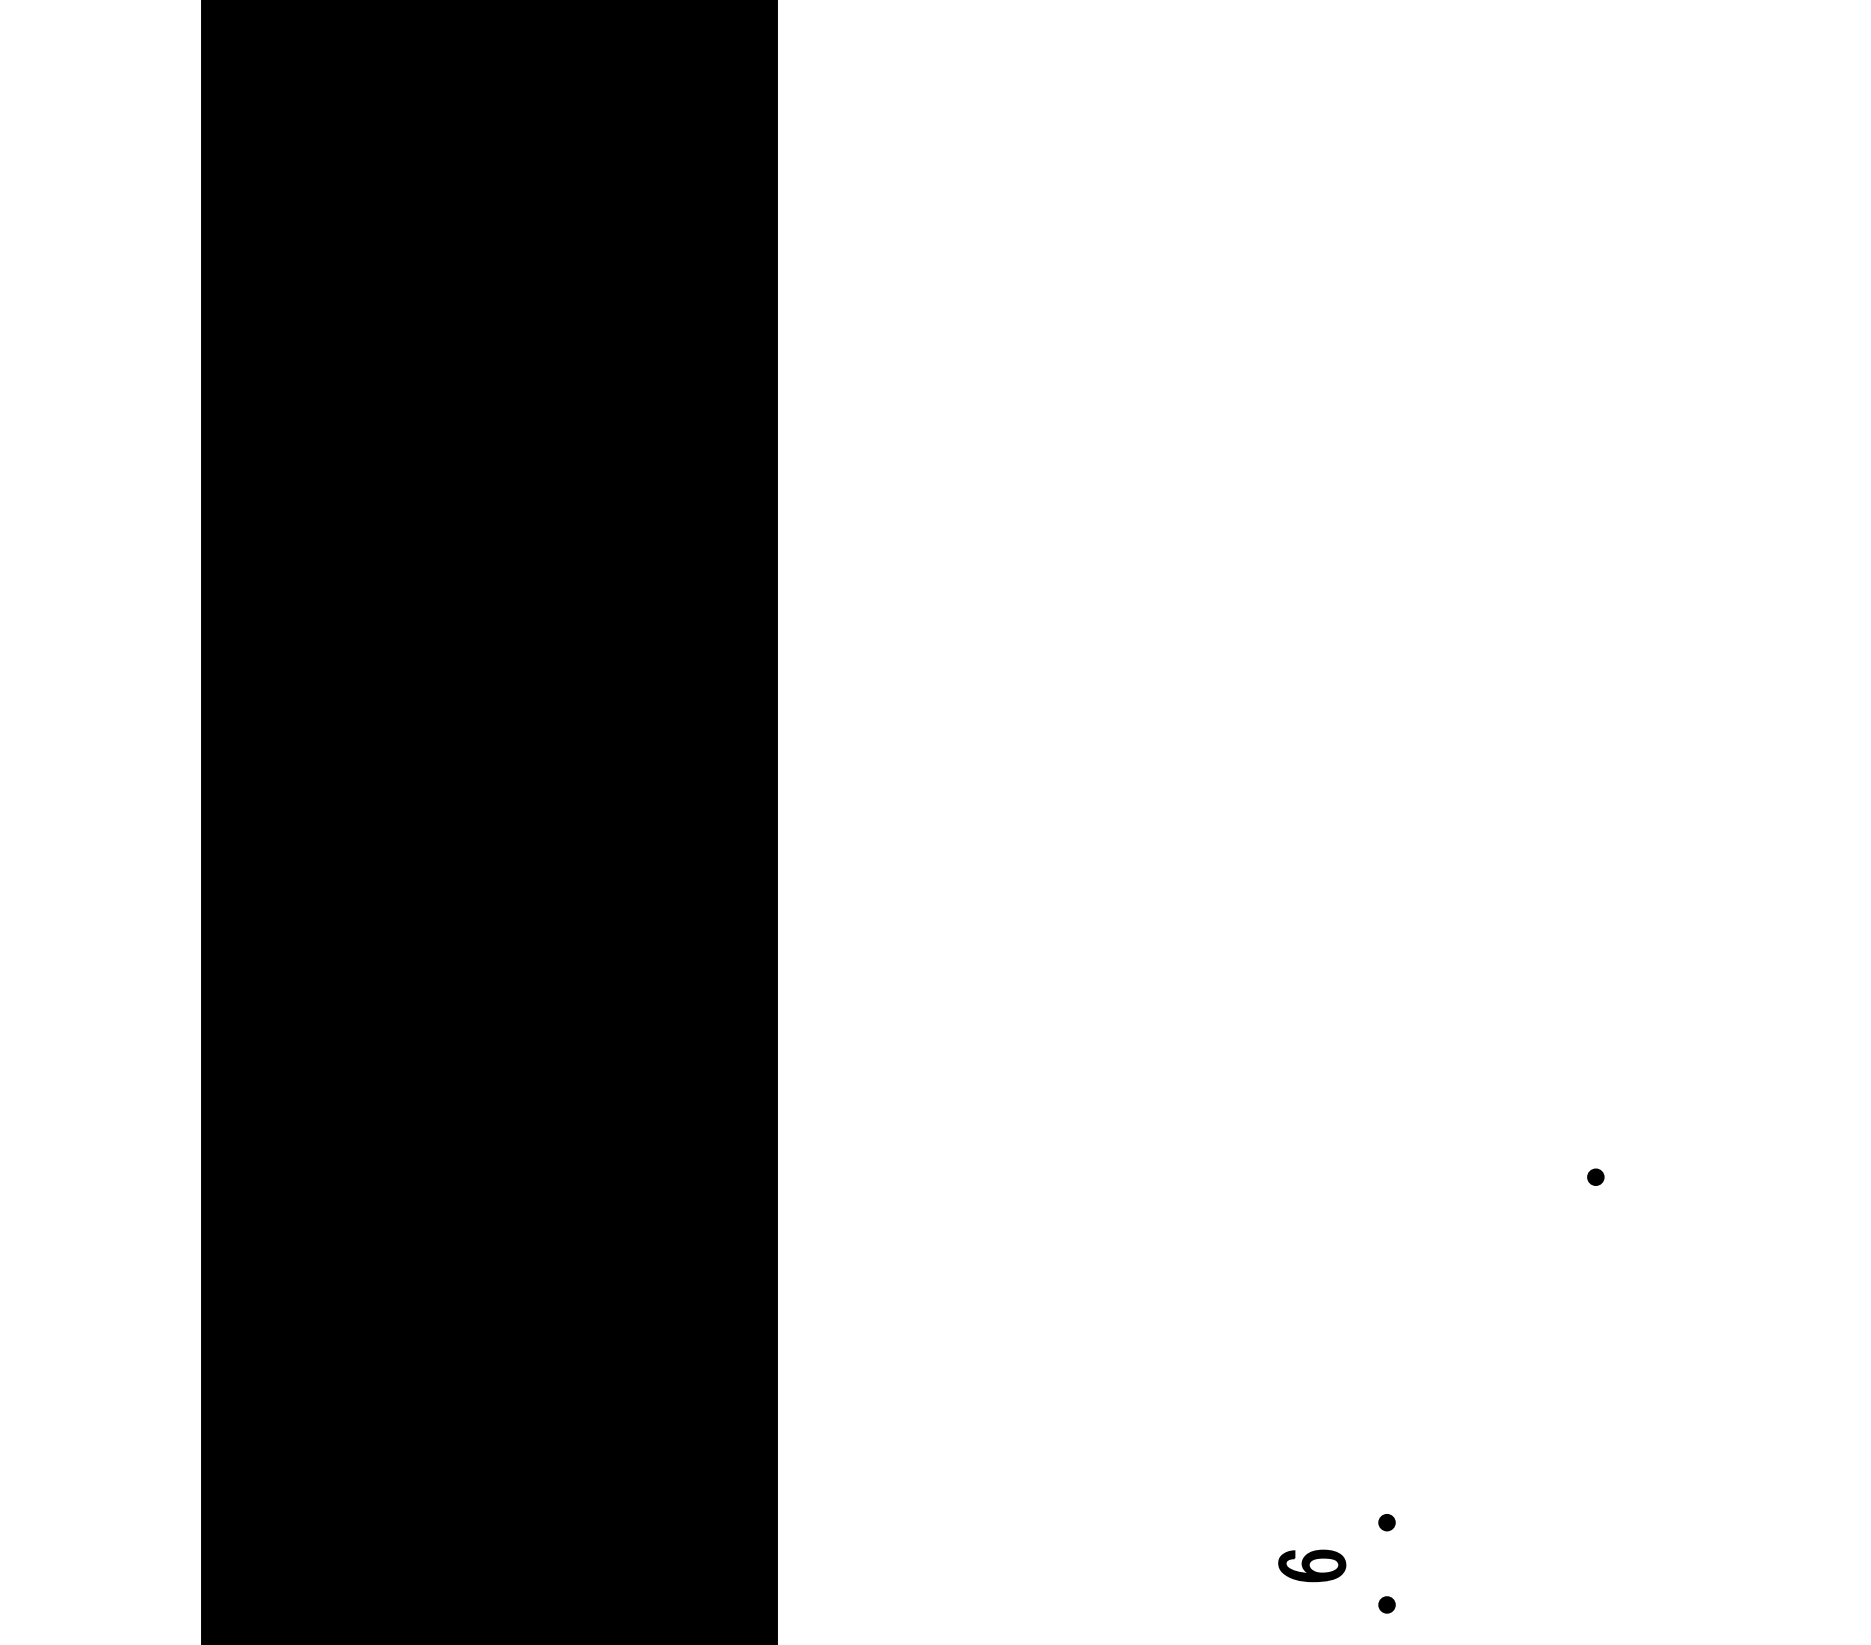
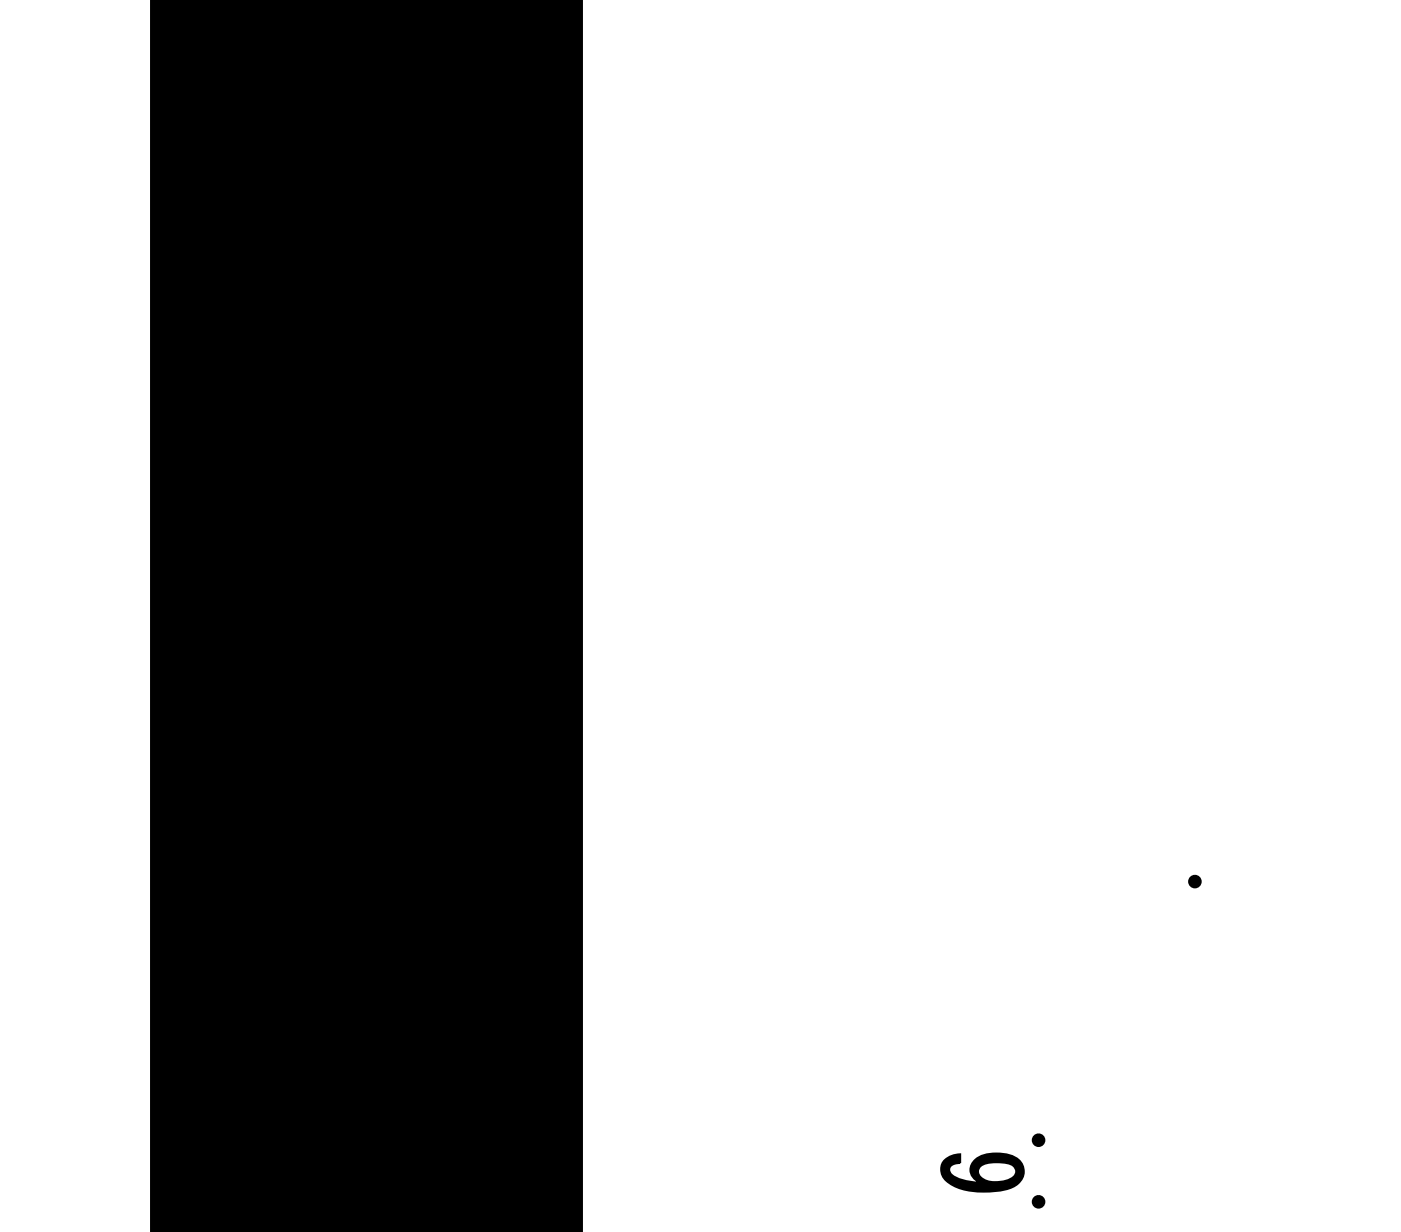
part: (1312, 1565) -> (982, 1172), size x1.67

